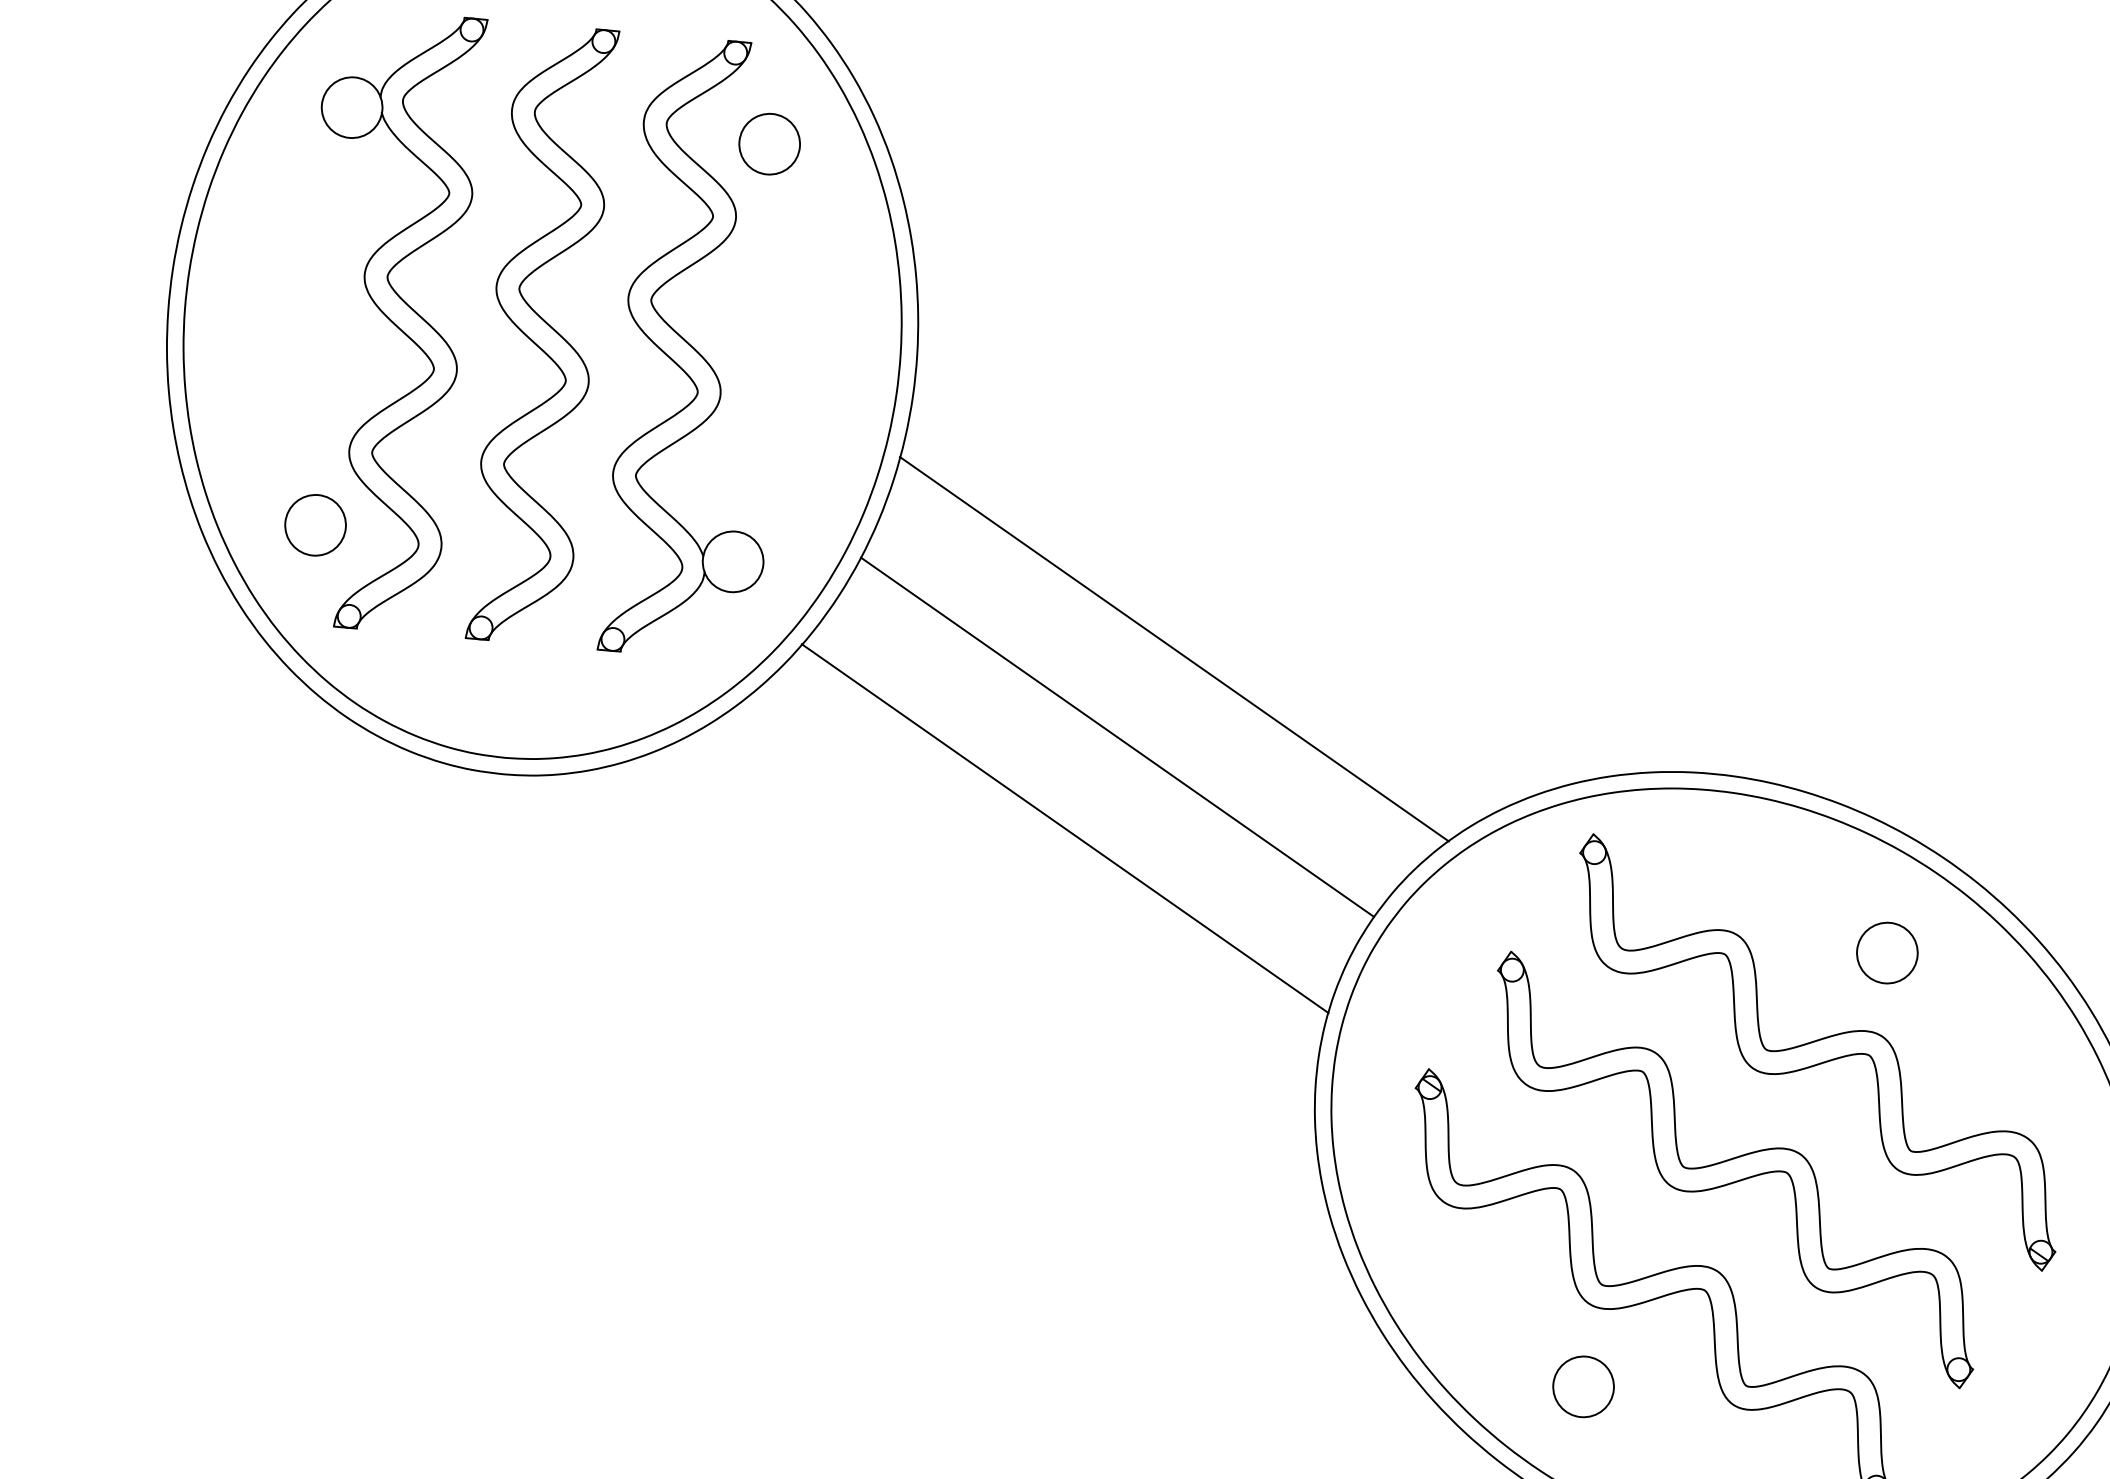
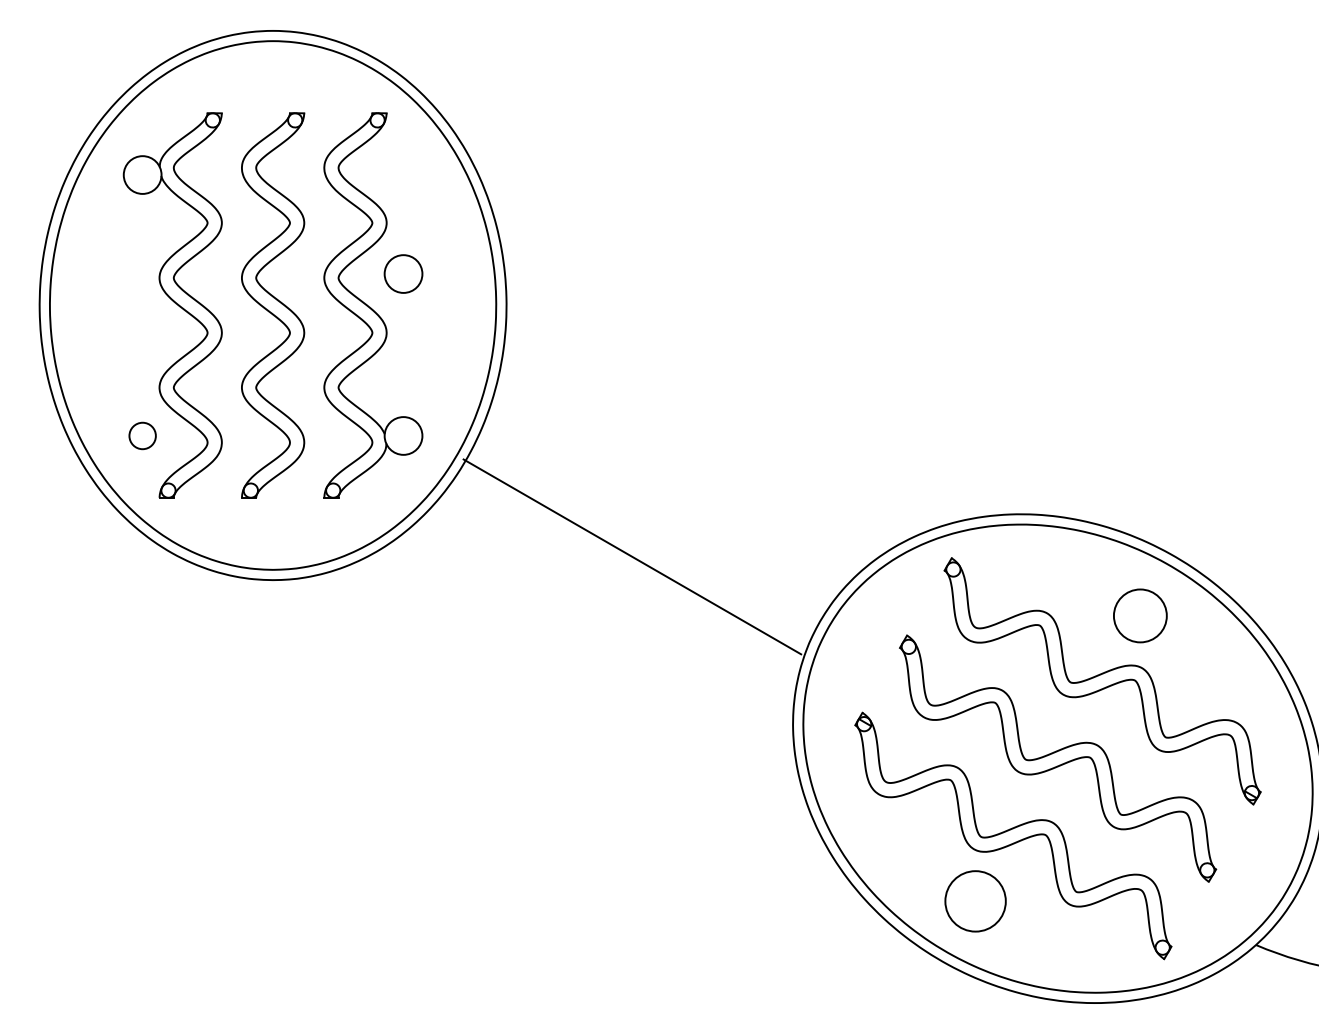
circle: (769, 143) -> (403, 273), moved
circle: (315, 524) -> (142, 435), size x0.7
line: (1173, 648) -> (681, 465), removed
line: (1117, 736) -> (632, 556), moved
line: (1064, 828) -> (623, 583), removed
circle: (1887, 952) -> (1140, 615), size x1.4
circle: (1583, 1387) -> (975, 901), size x1.6

